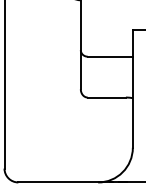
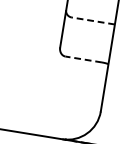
line: (110, 56) -> (93, 20), solid -> dashed
line: (106, 97) -> (83, 59), solid -> dashed

